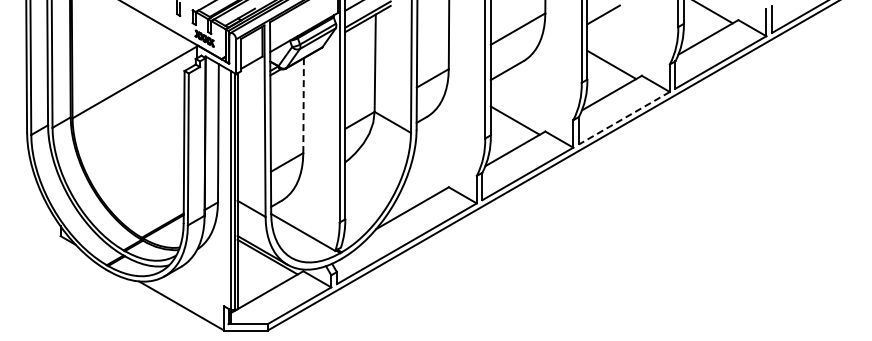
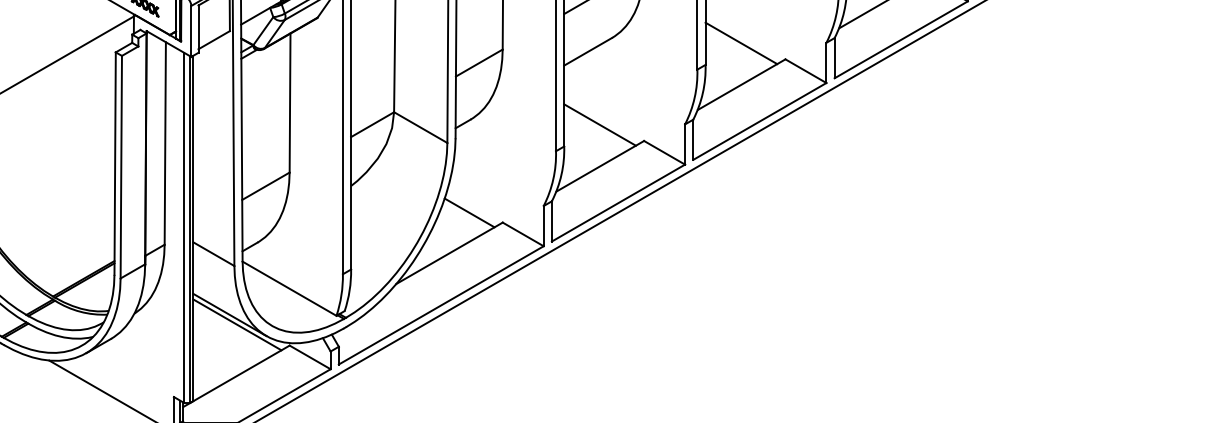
line: (303, 105) -> (289, 102), dashed -> solid
line: (623, 118) -> (758, 121), dashed -> solid
line: (426, 180) -> (470, 212), added

